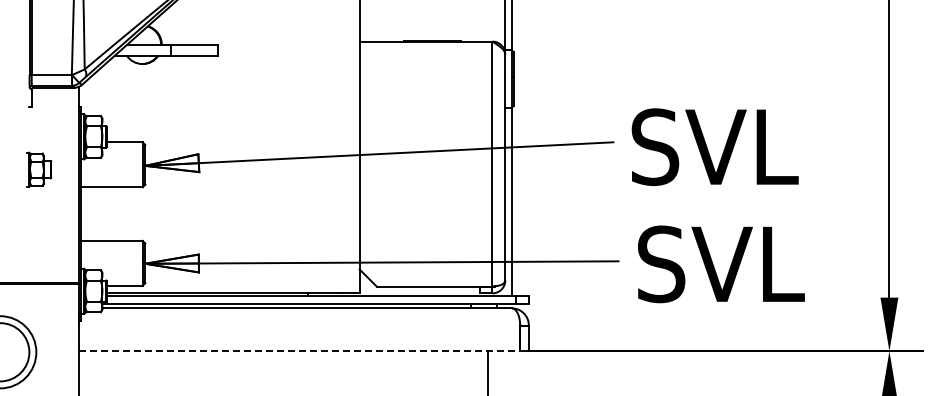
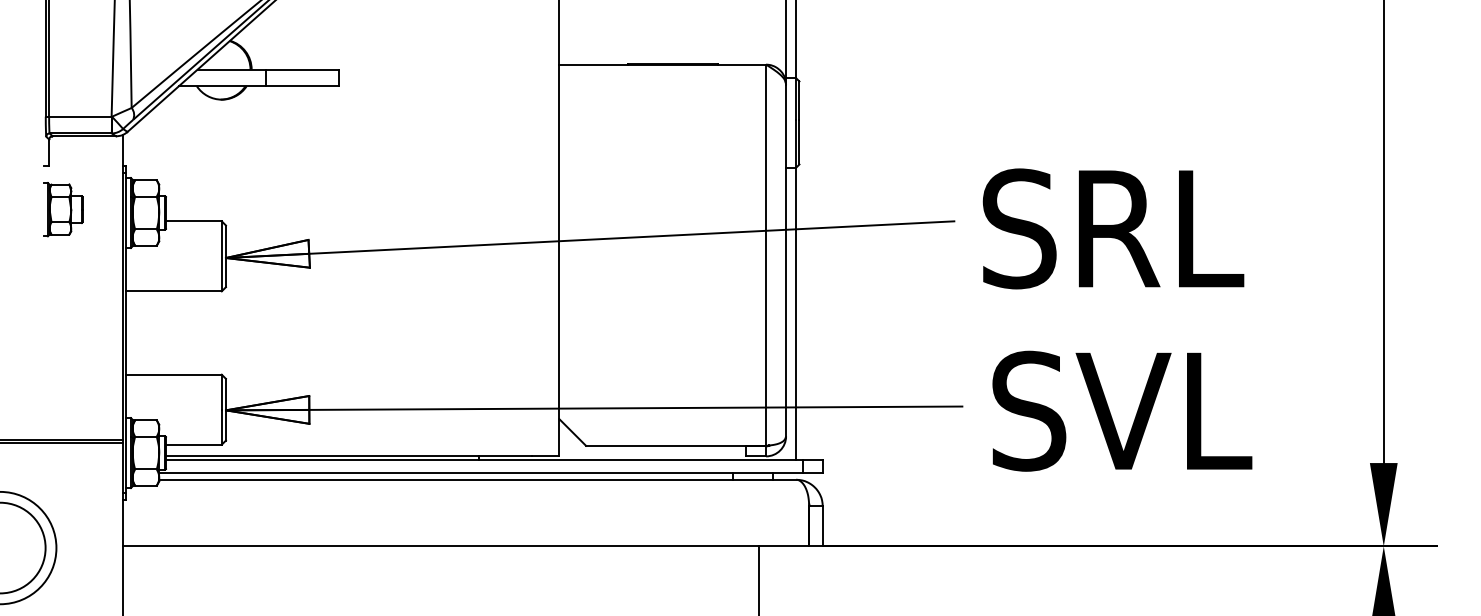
text: (742, 146) -> (1155, 227), SVL -> SRL
part: (39, 169) -> (64, 209), moved
line: (299, 351) -> (465, 546), dashed -> solid

